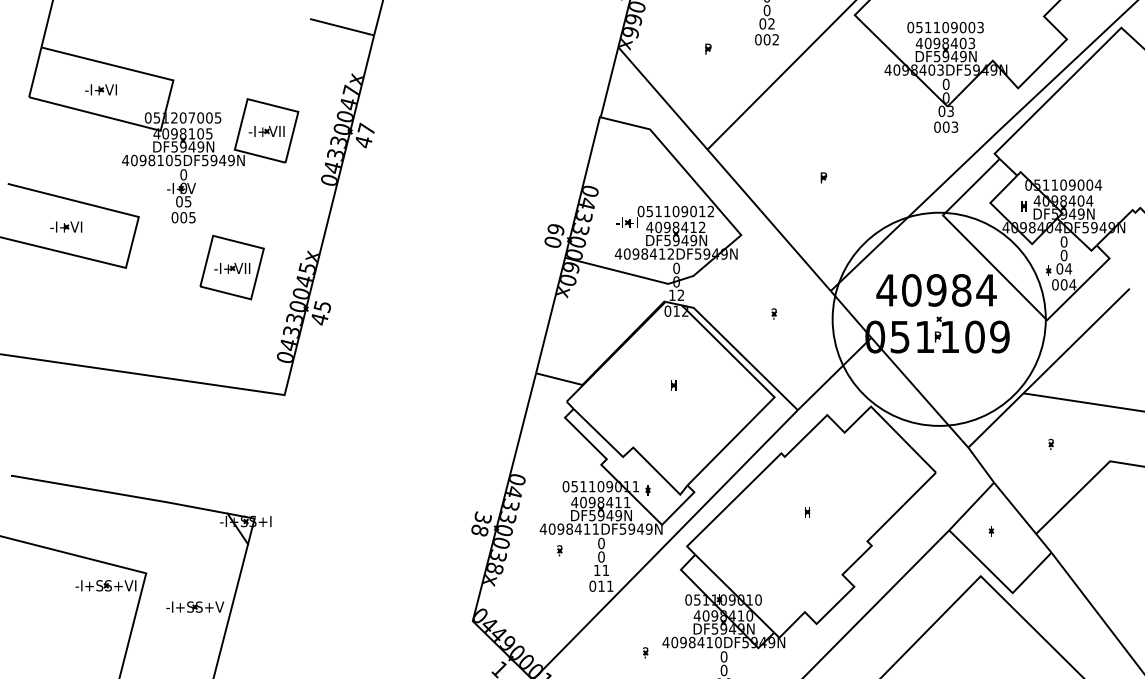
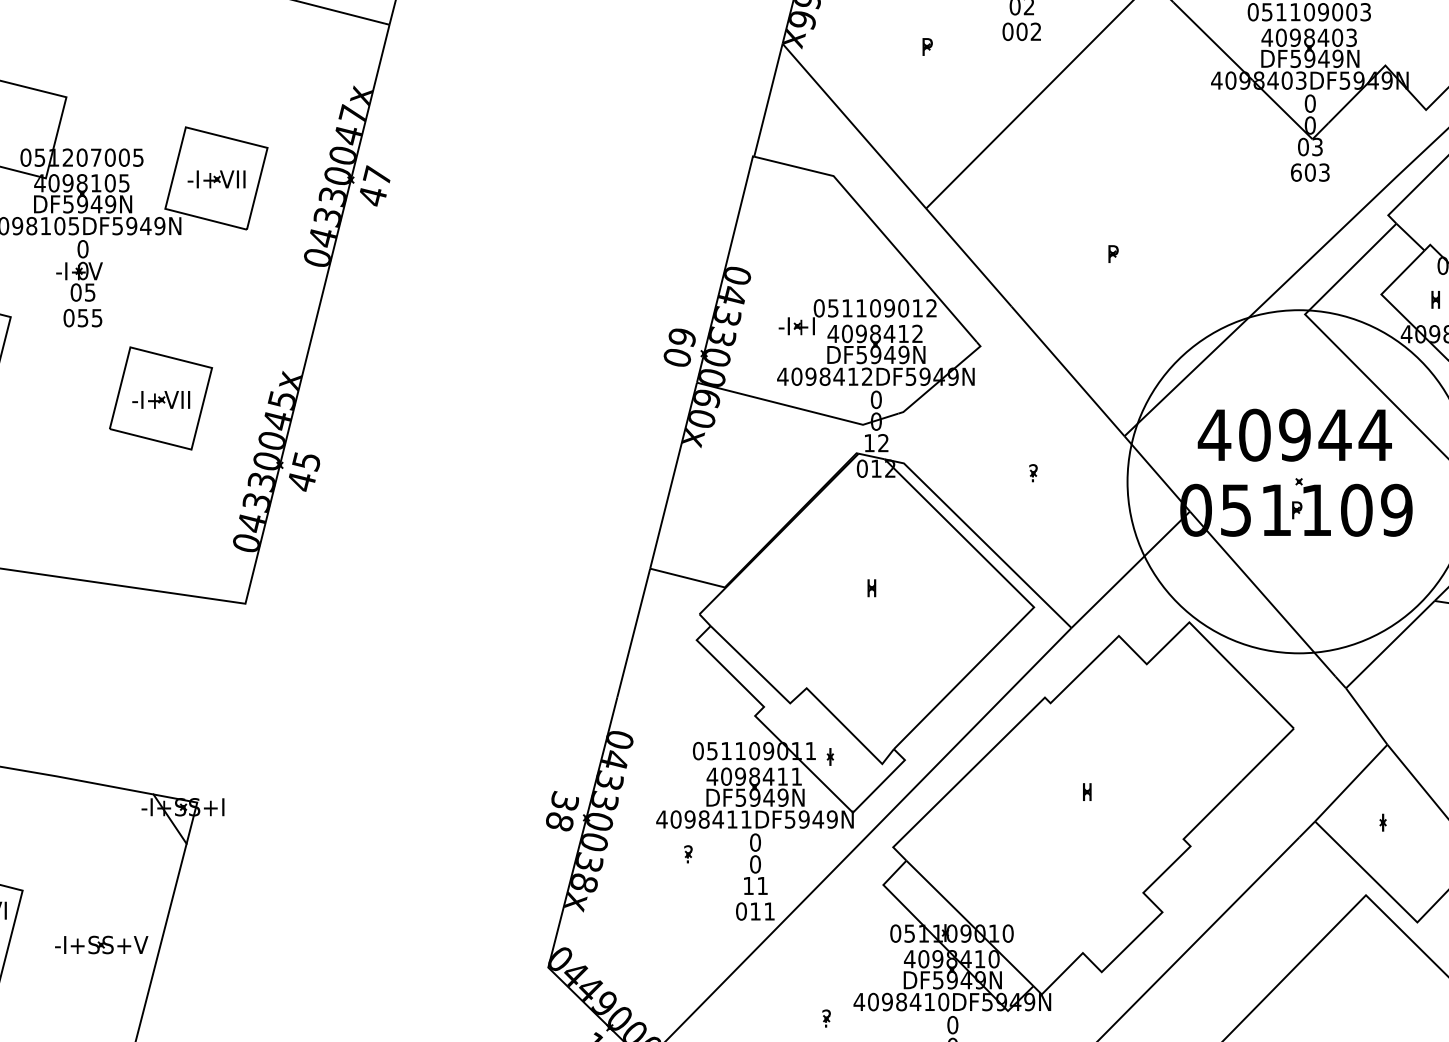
text: (937, 126) -> (1296, 171), 003 -> 603
text: (183, 217) -> (82, 317), 005 -> 055
text: (961, 290) -> (1334, 435), 40984 -> 40944

